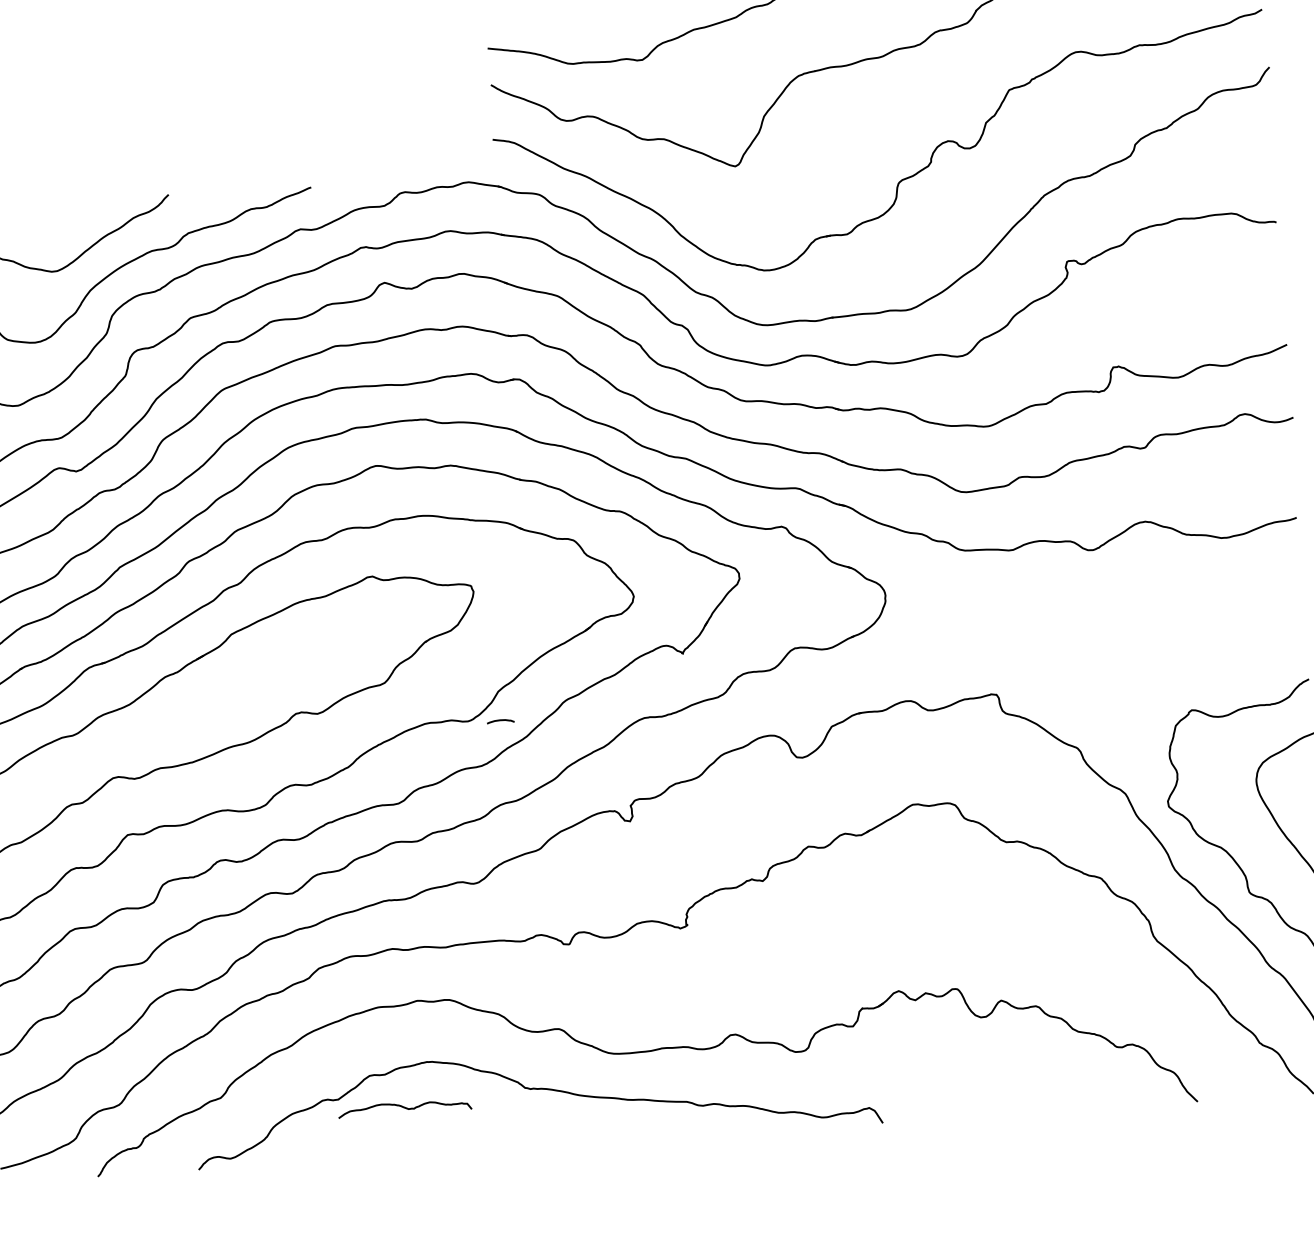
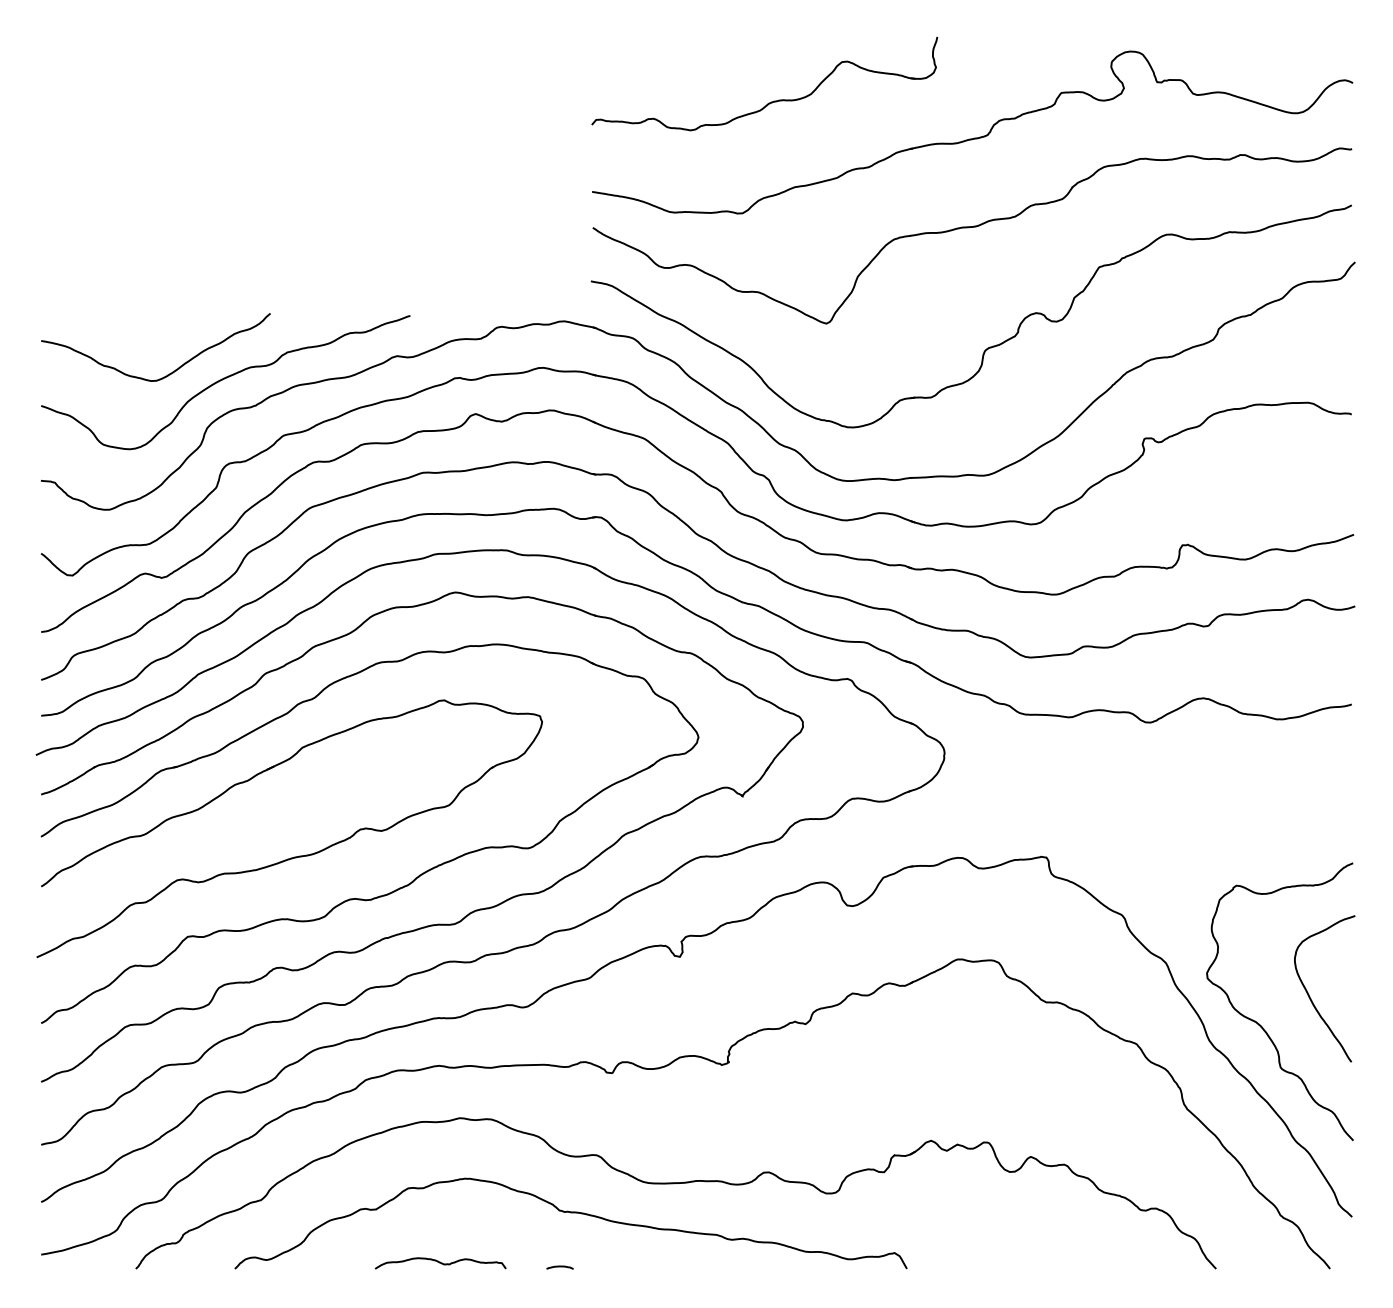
curve: (500, 721) -> (559, 1267), moved
curve: (404, 1108) -> (440, 1263), moved

